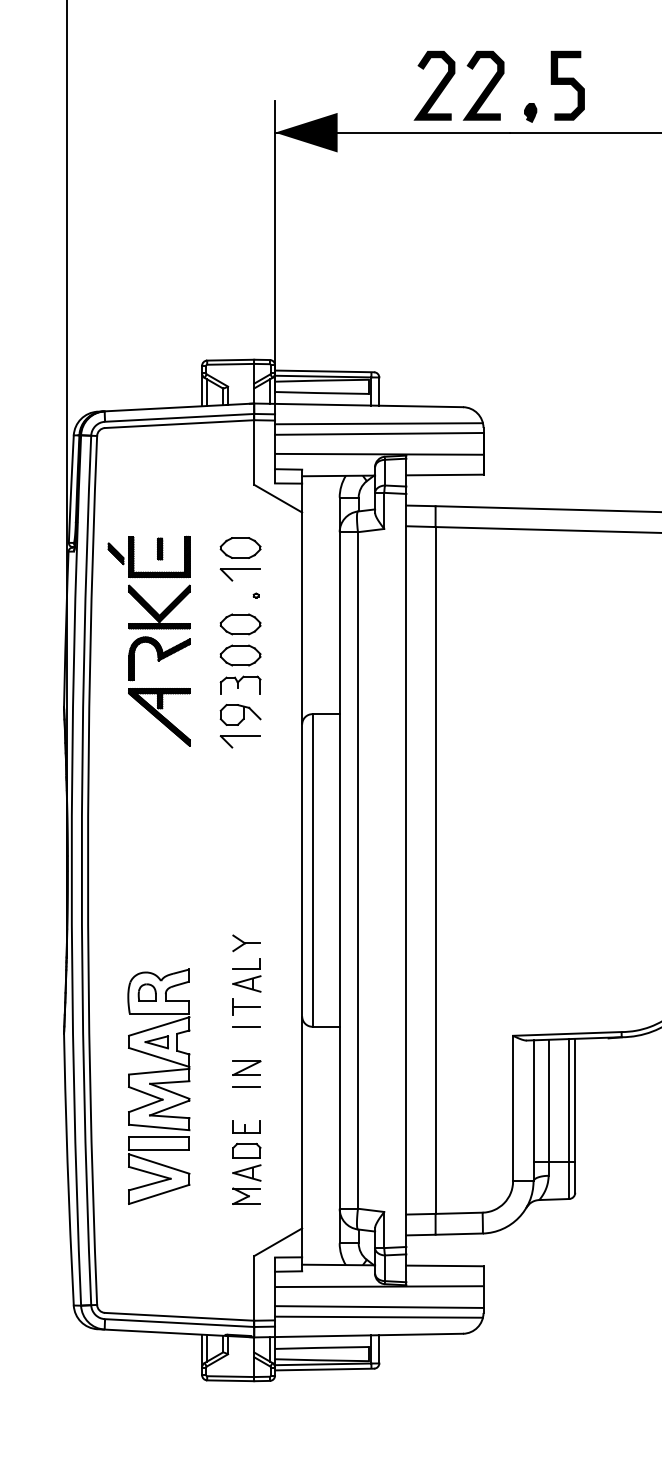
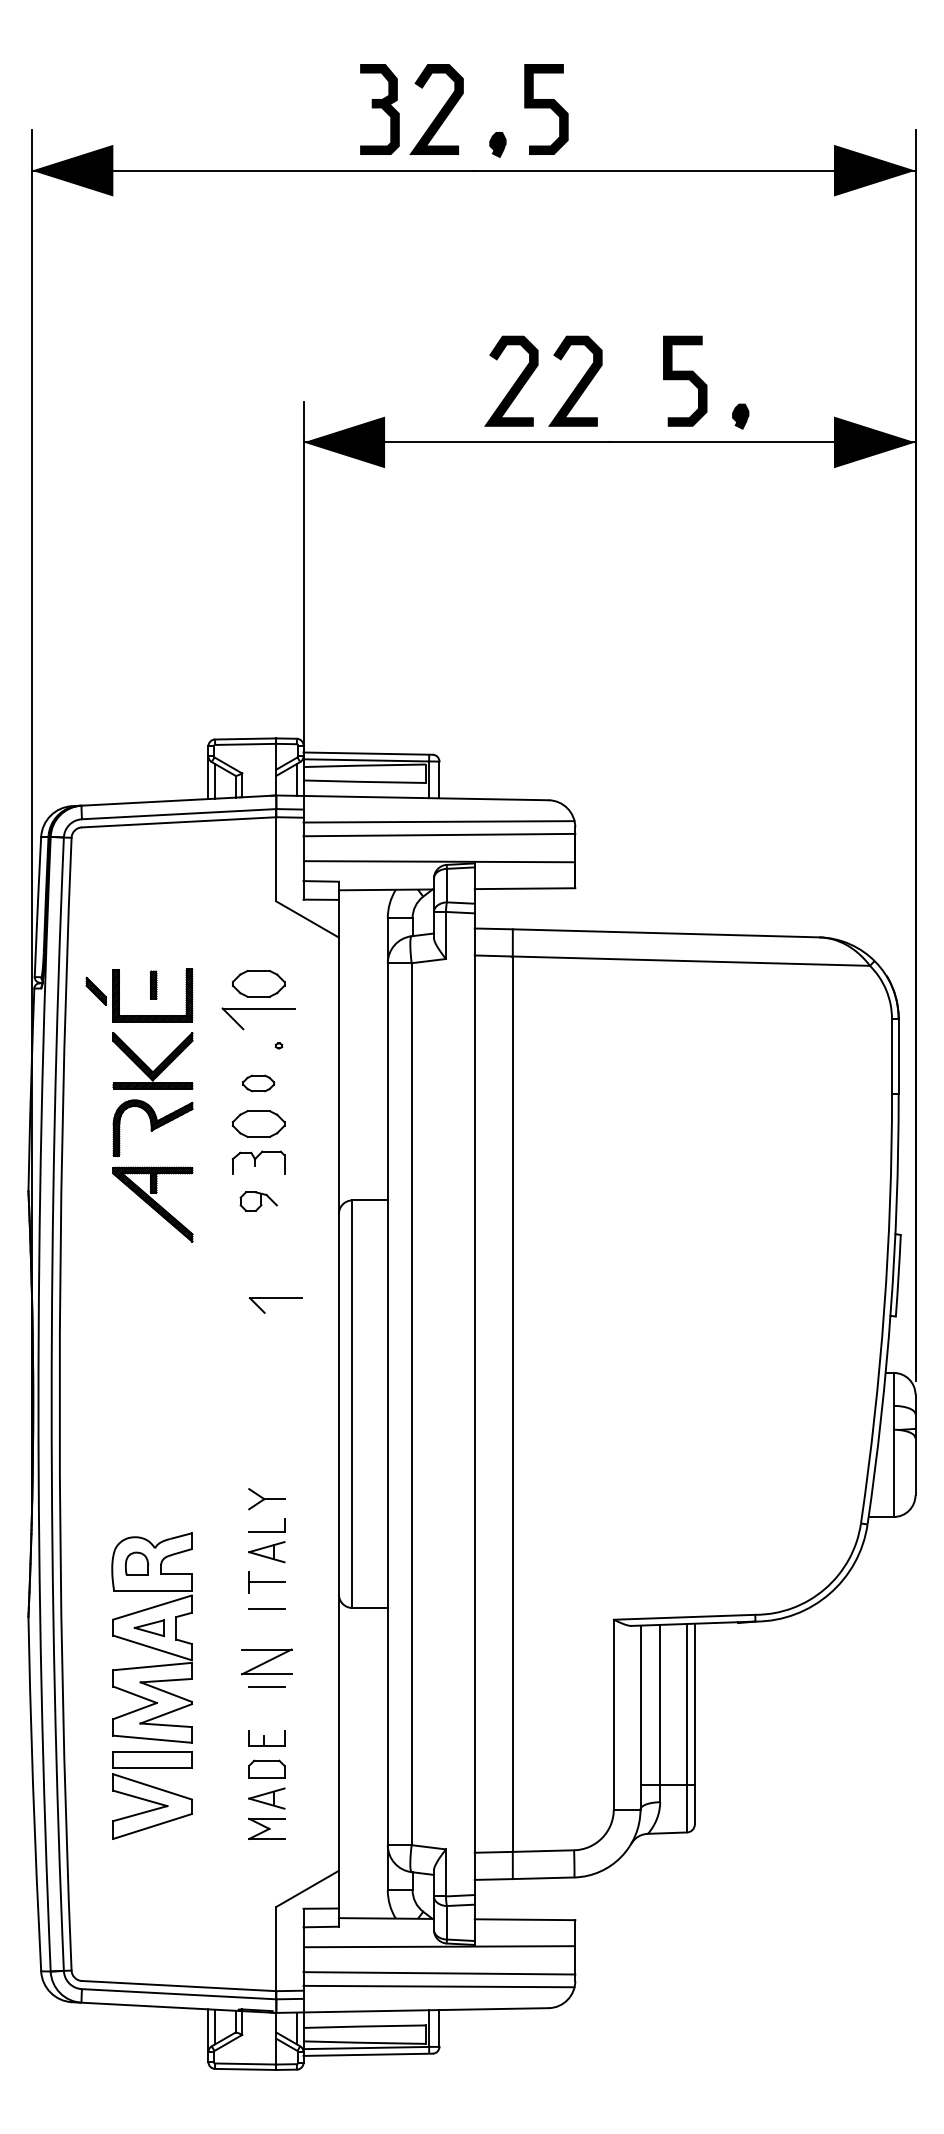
part: (530, 112) -> (740, 416), moved
part: (240, 574) -> (258, 1018), size x1.4
part: (240, 624) -> (258, 1083), size x0.6
part: (240, 714) -> (258, 1201), size x0.7
part: (240, 736) -> (275, 1298), moved
part: (246, 1067) -> (266, 1661), size x1.4

